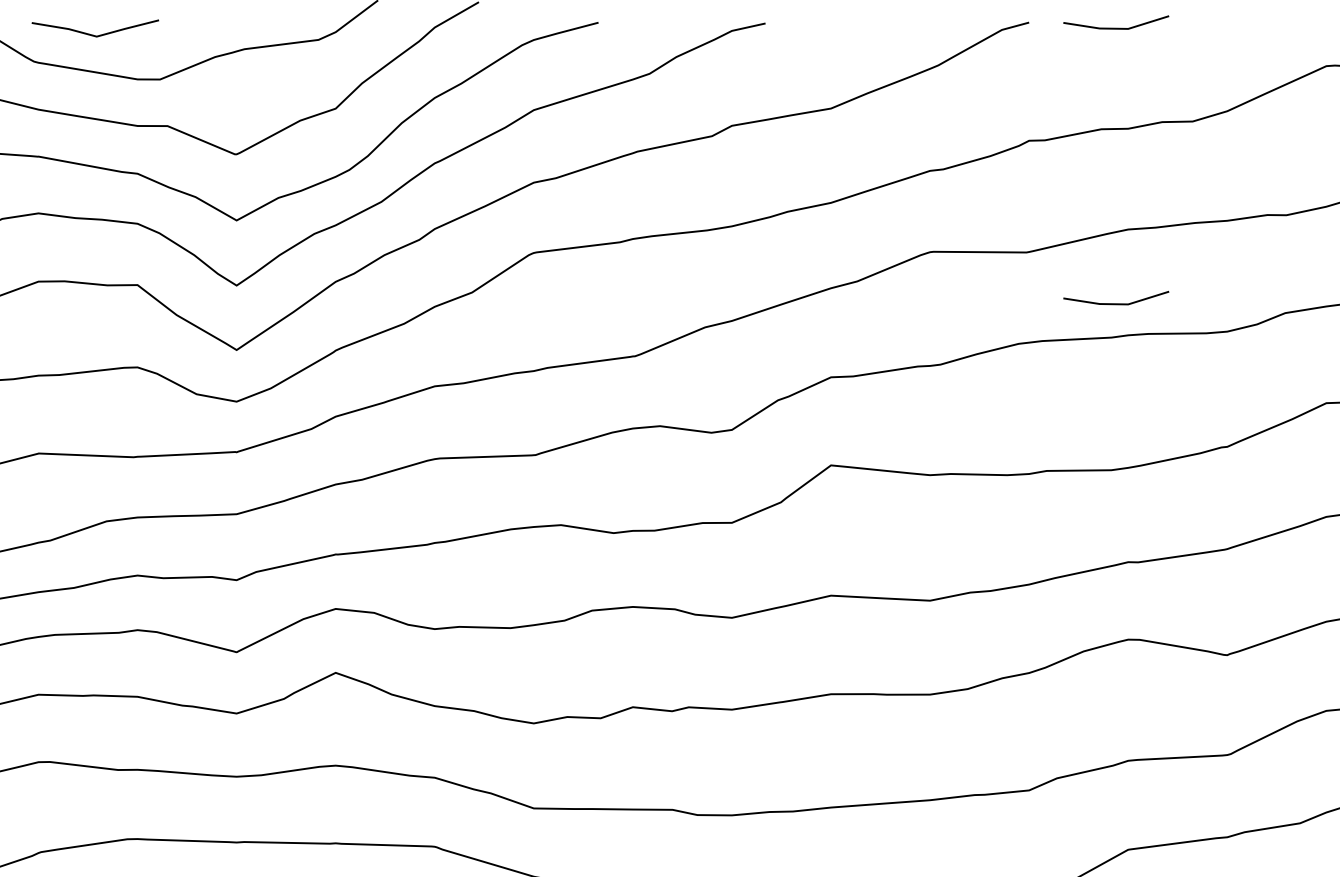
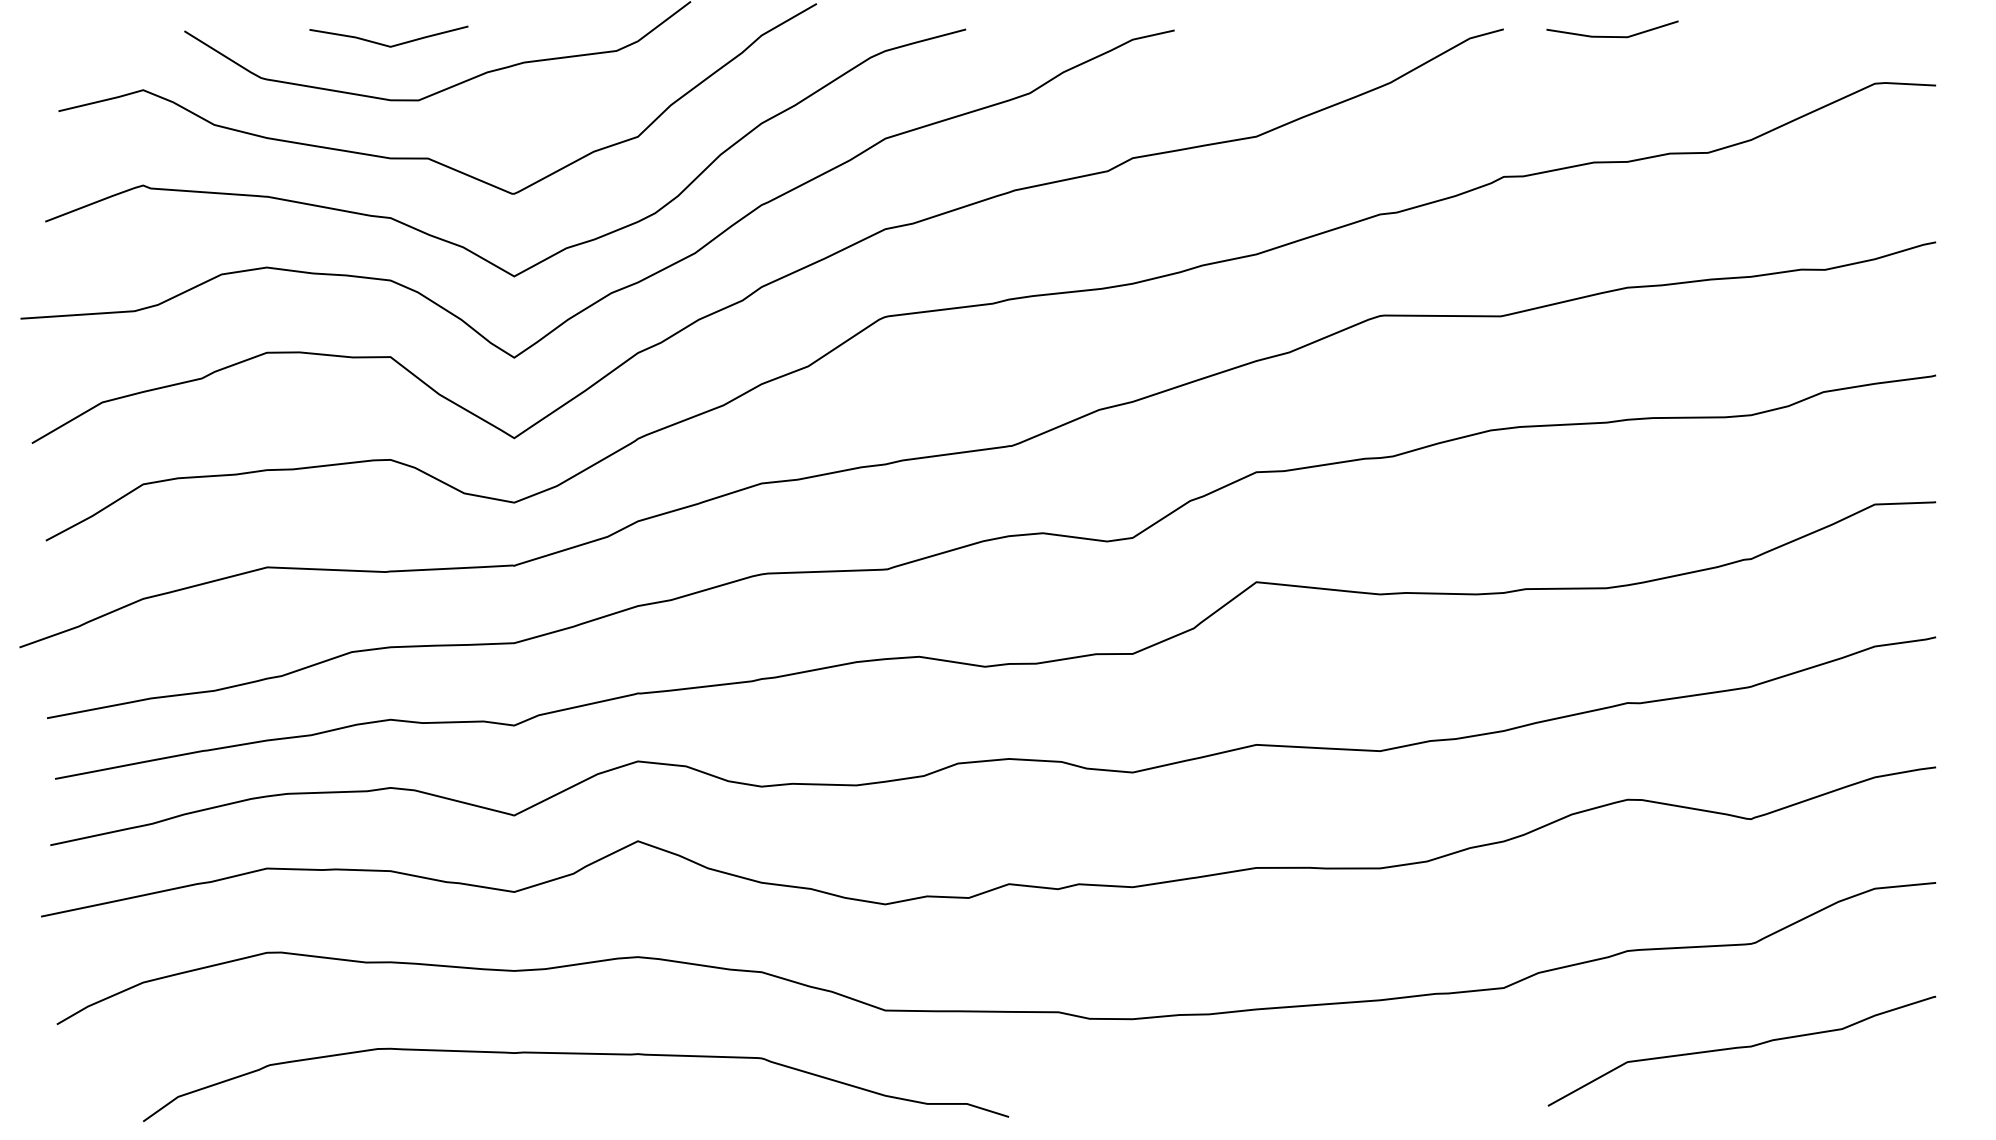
line: (93, 34) -> (386, 44), moved
line: (1116, 303) -> (1612, 380), removed

